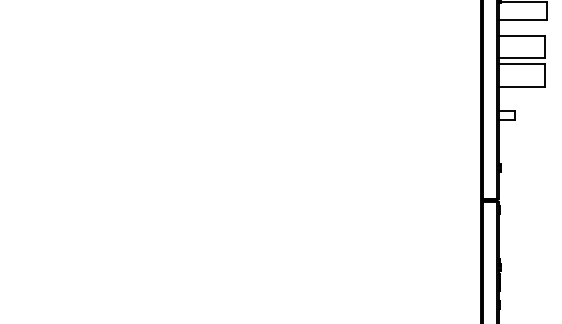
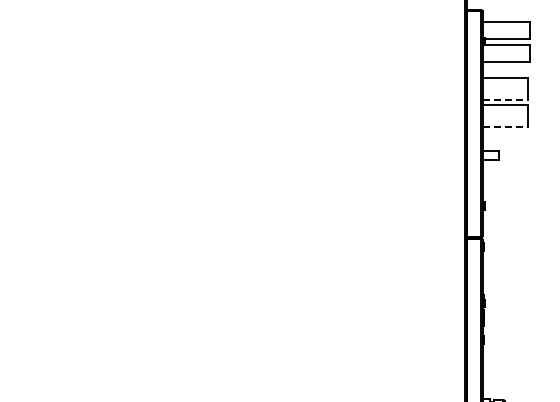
line: (522, 58) -> (505, 99), solid -> dashed
line: (522, 86) -> (505, 127), solid -> dashed

